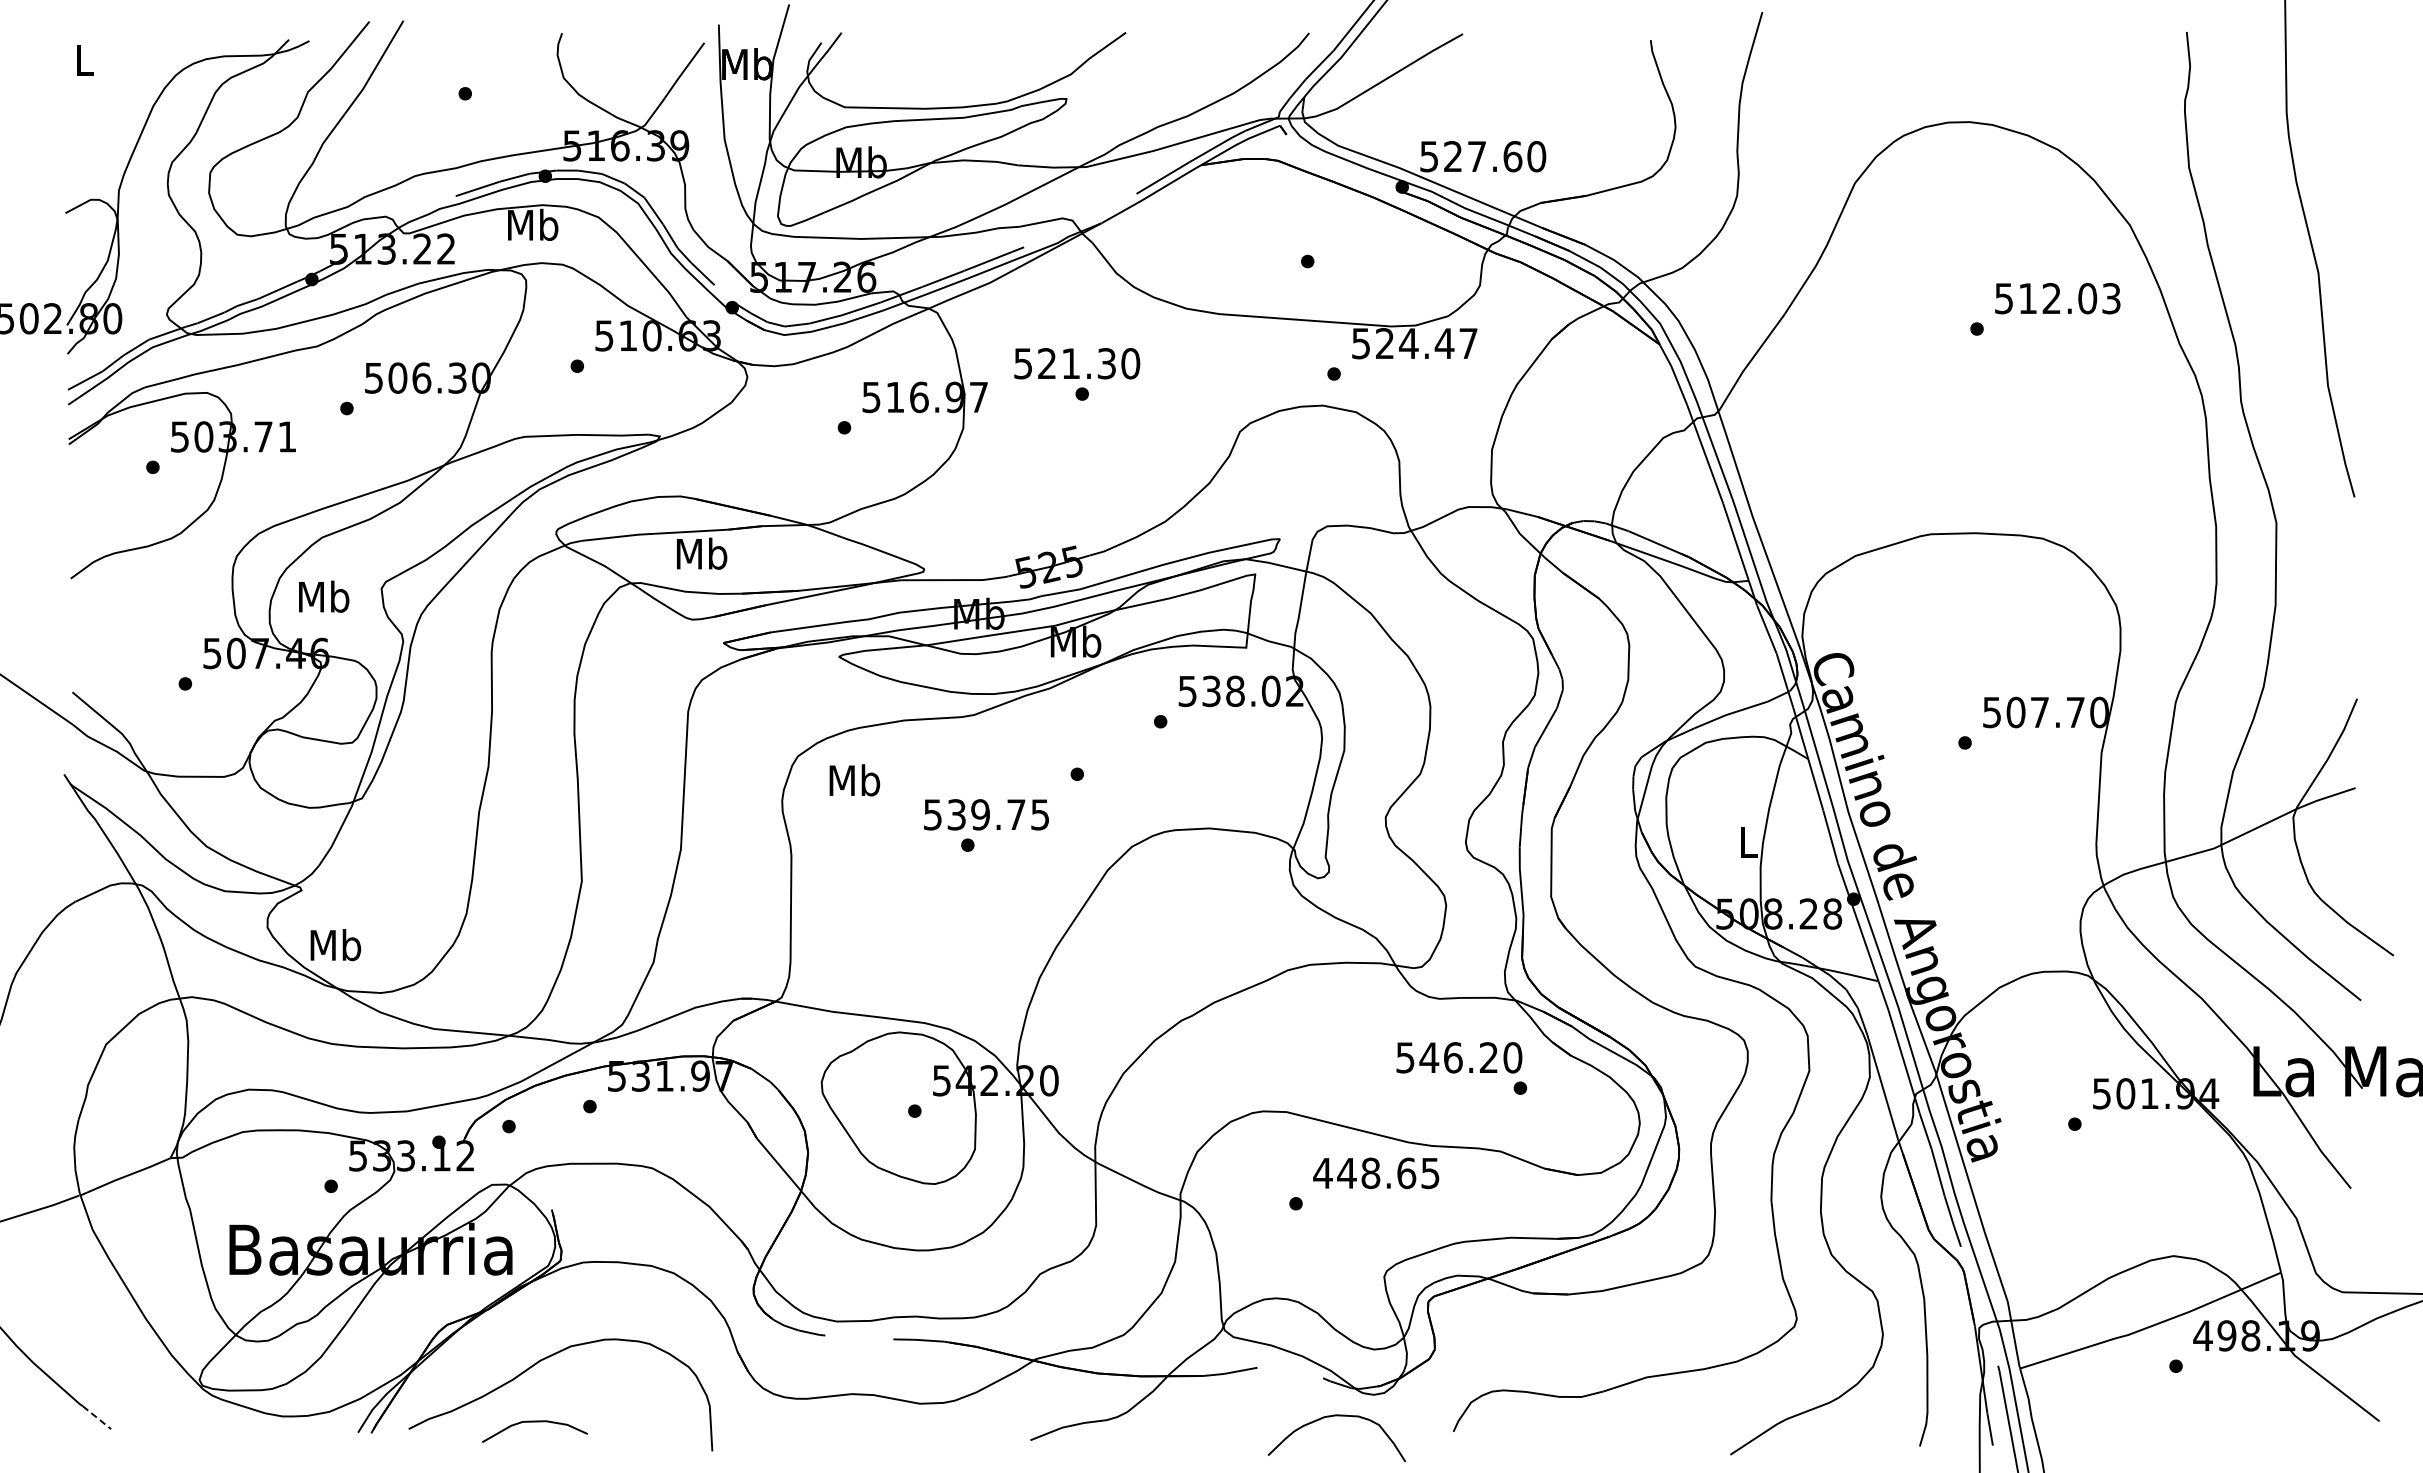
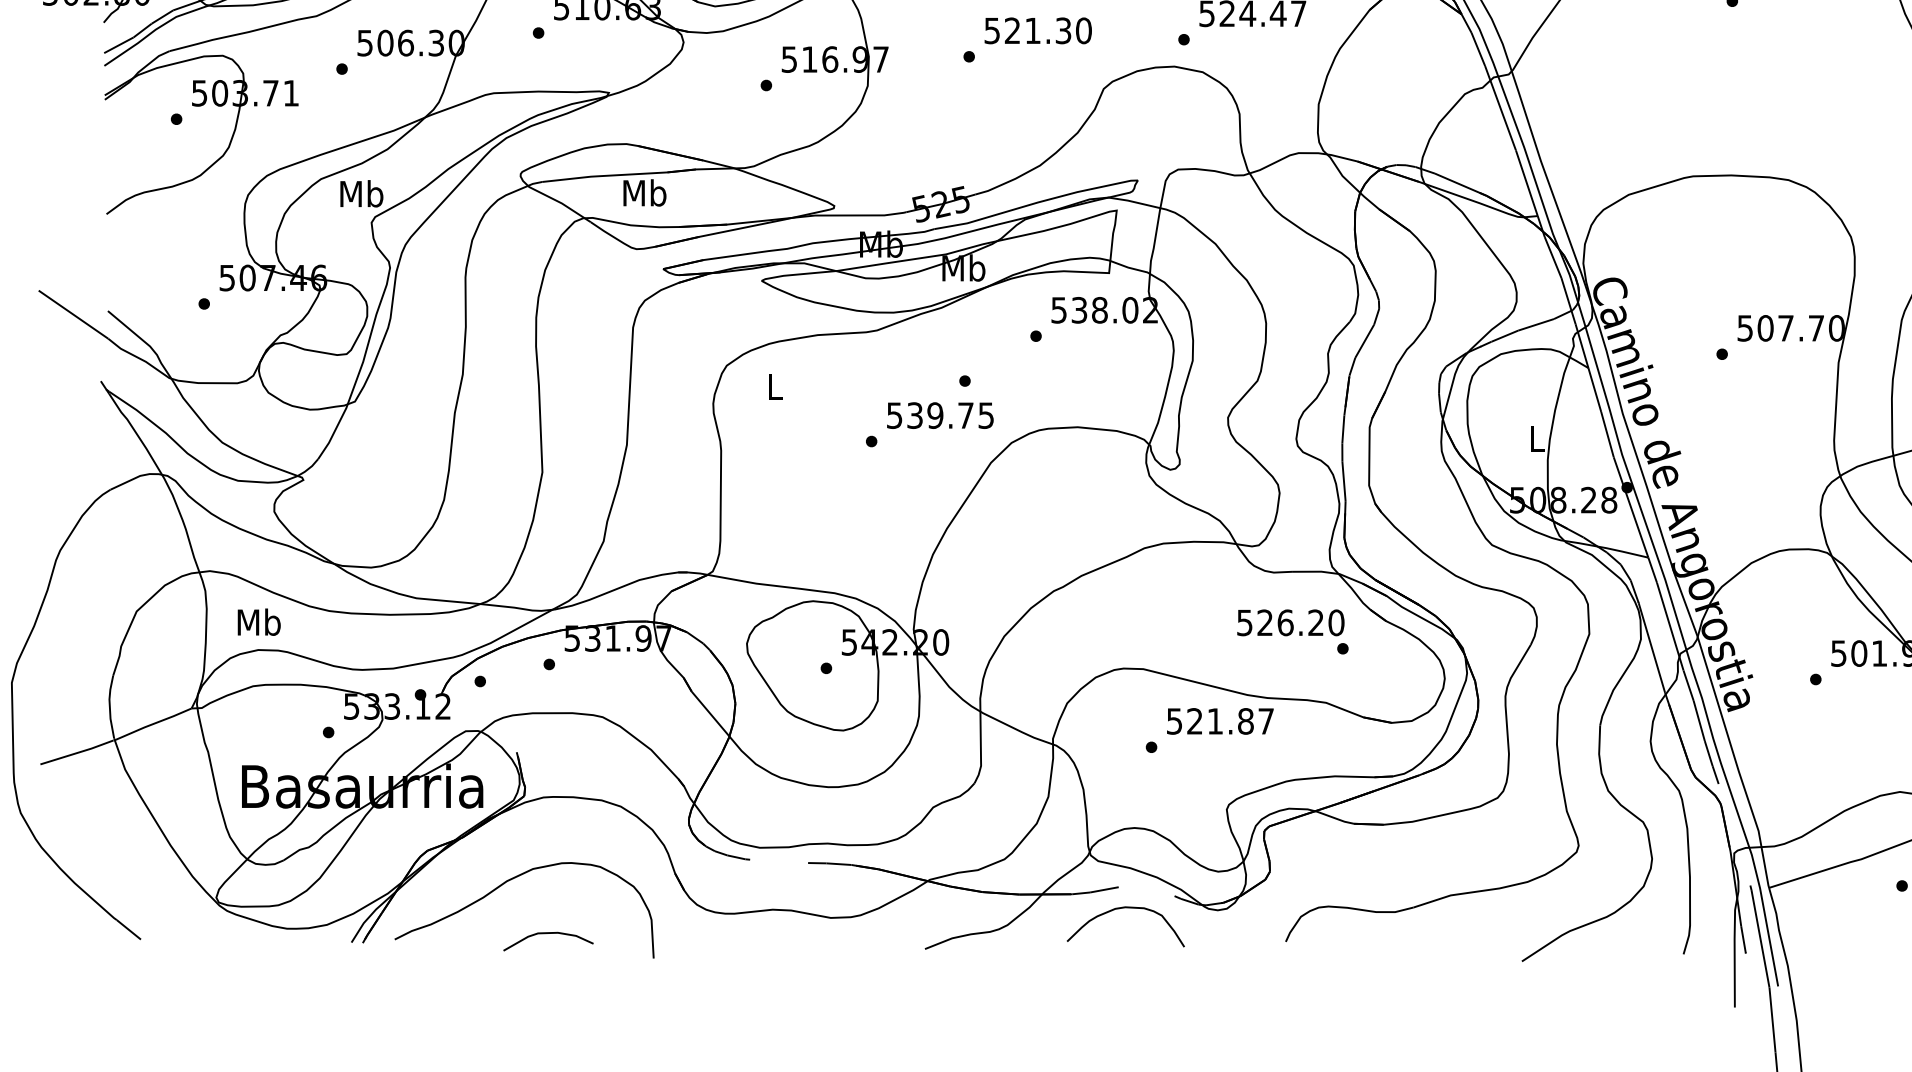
text: (1077, 363) -> (1038, 30), moved
text: (324, 596) -> (362, 193), moved
text: (854, 780) -> (774, 386), Mb -> L
text: (986, 814) -> (940, 415), moved
text: (335, 945) -> (258, 622), moved
text: (1429, 1057) -> (1265, 622), 546.20 -> 526.20
text: (1376, 1173) -> (1220, 721), 448.65 -> 521.87
line: (97, 1417) -> (129, 929), dashed -> solid
curve: (1330, 1417) -> (1120, 909), moved
curve: (534, 1422) -> (548, 933), moved

